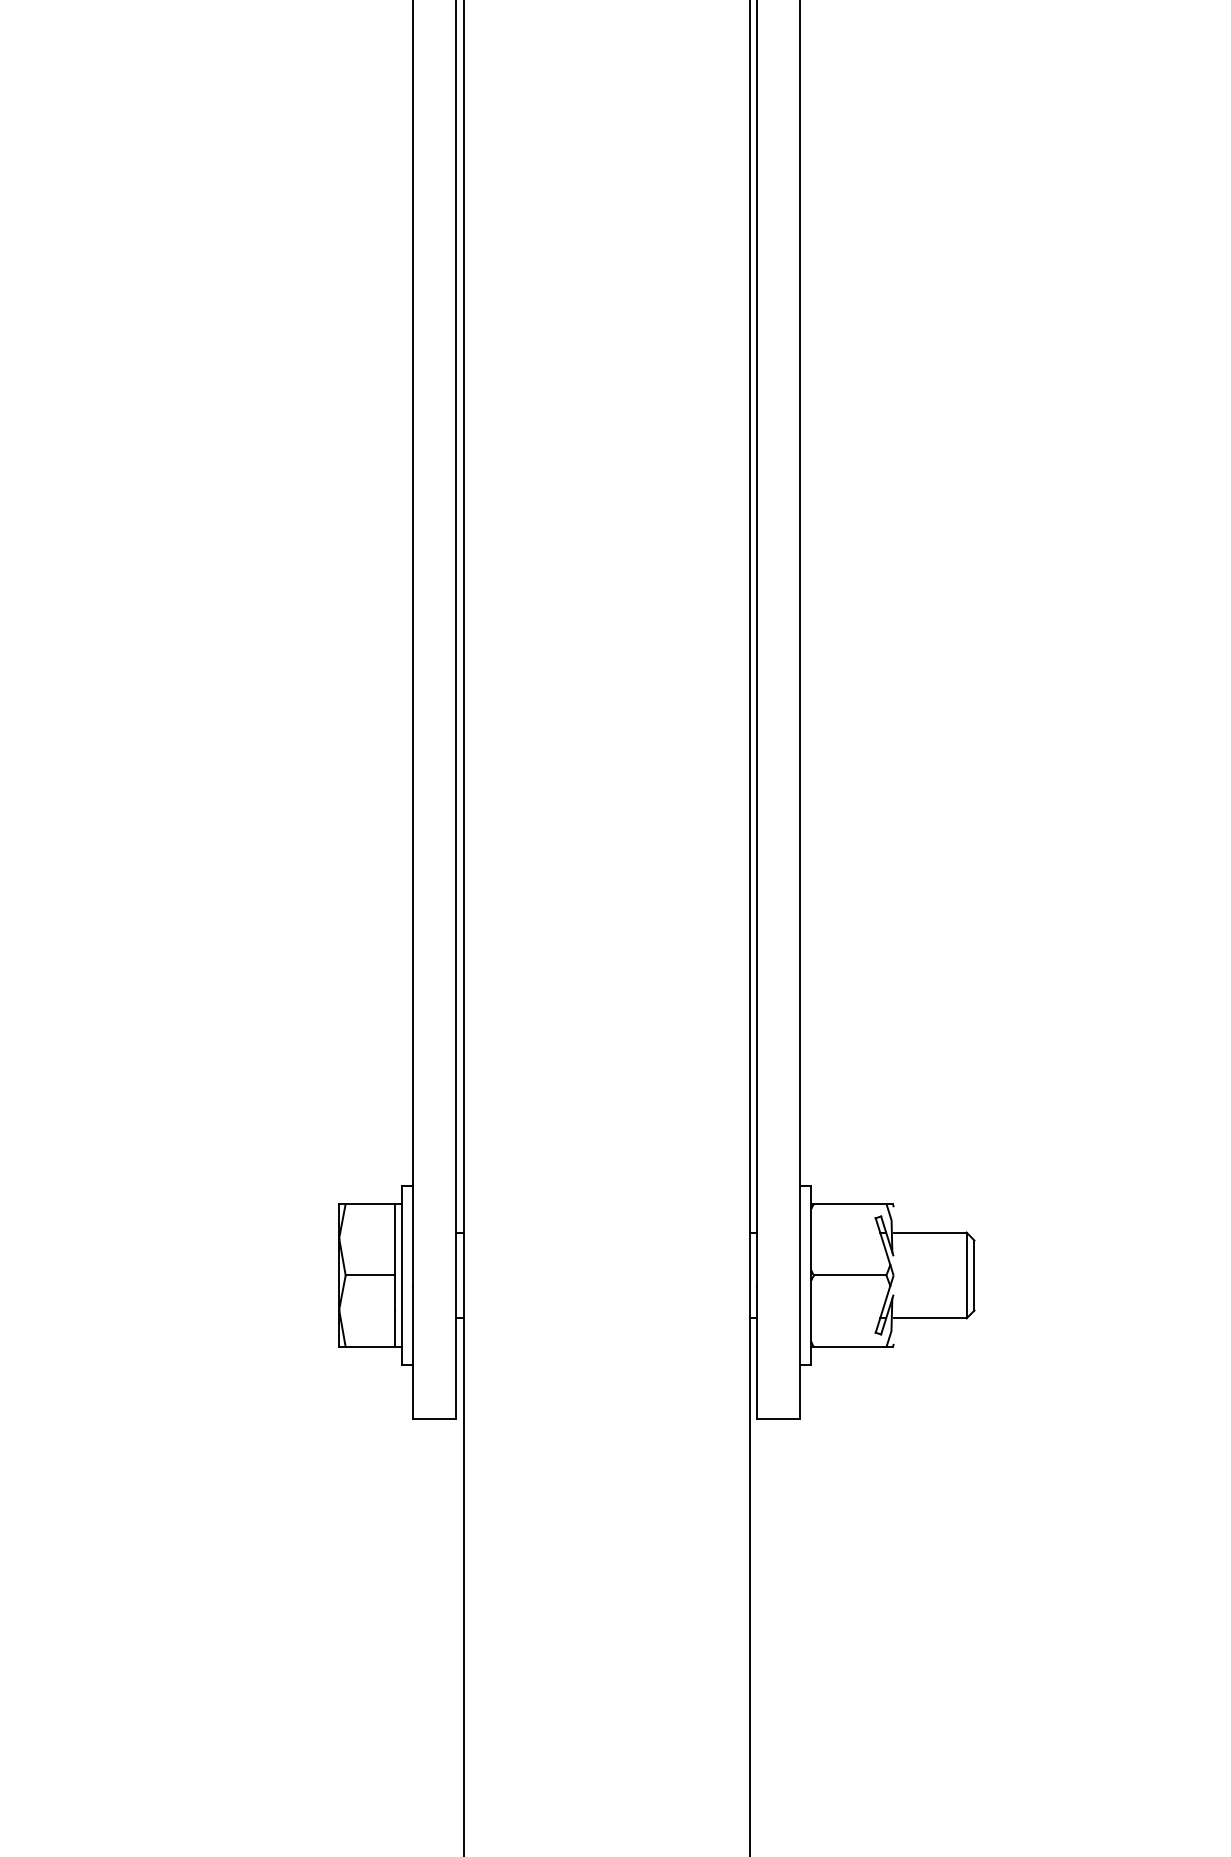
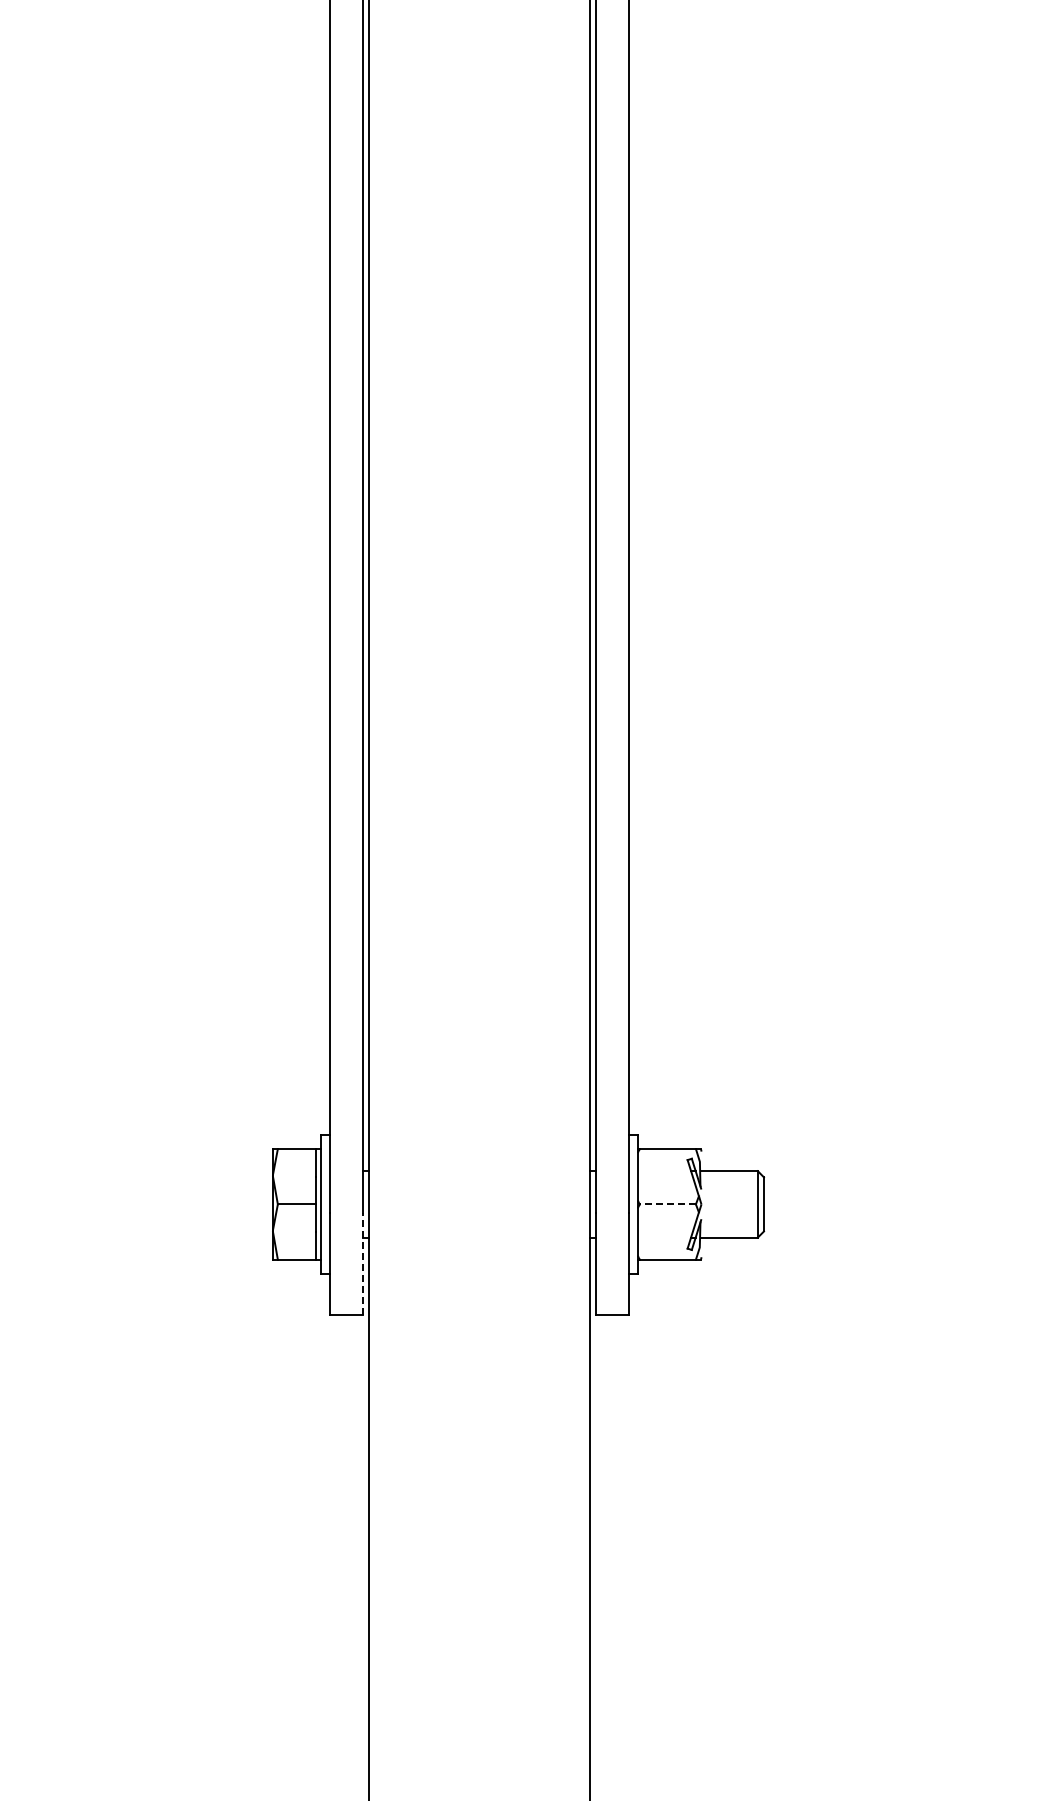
line: (849, 1275) -> (667, 1204), solid -> dashed
line: (456, 1353) -> (363, 1264), solid -> dashed

